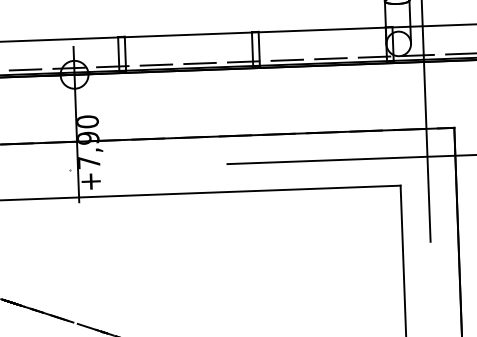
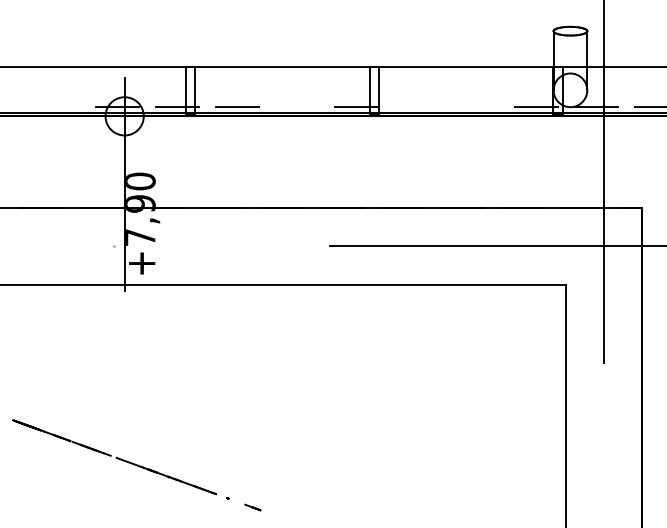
line: (330, 58) -> (476, 107), removed
line: (287, 60) -> (416, 107), removed
line: (199, 63) -> (296, 107), removed
line: (25, 70) -> (57, 107), removed

